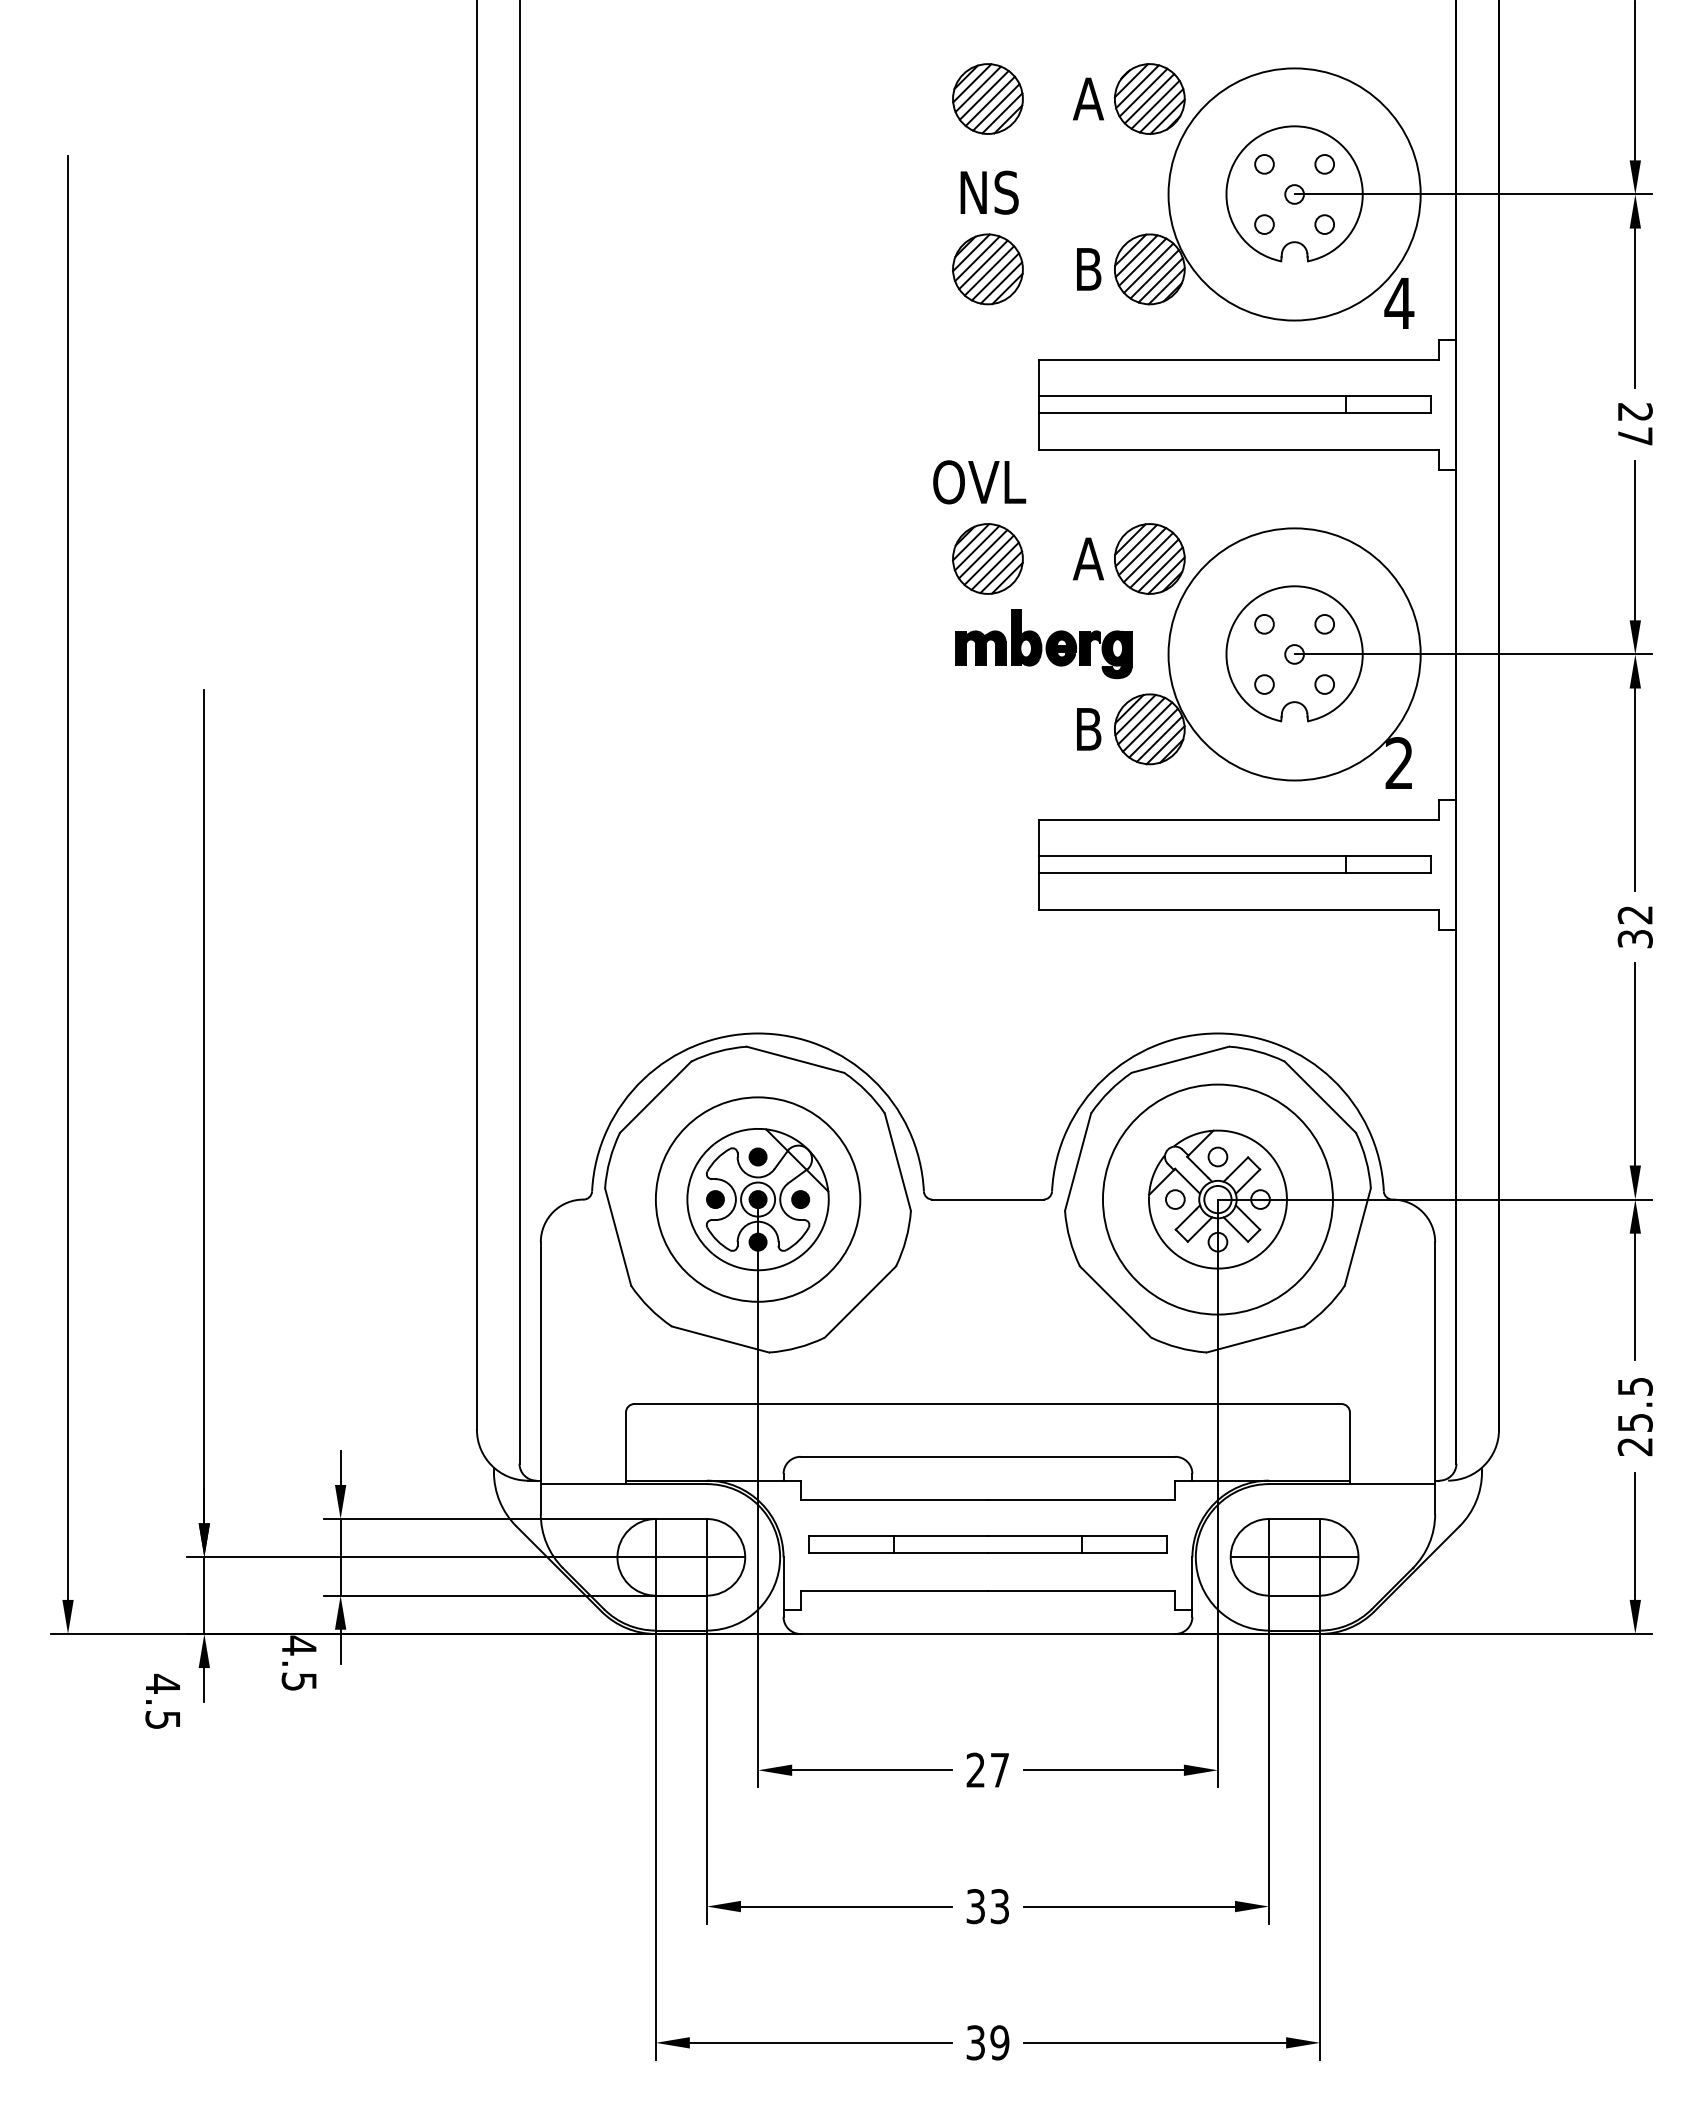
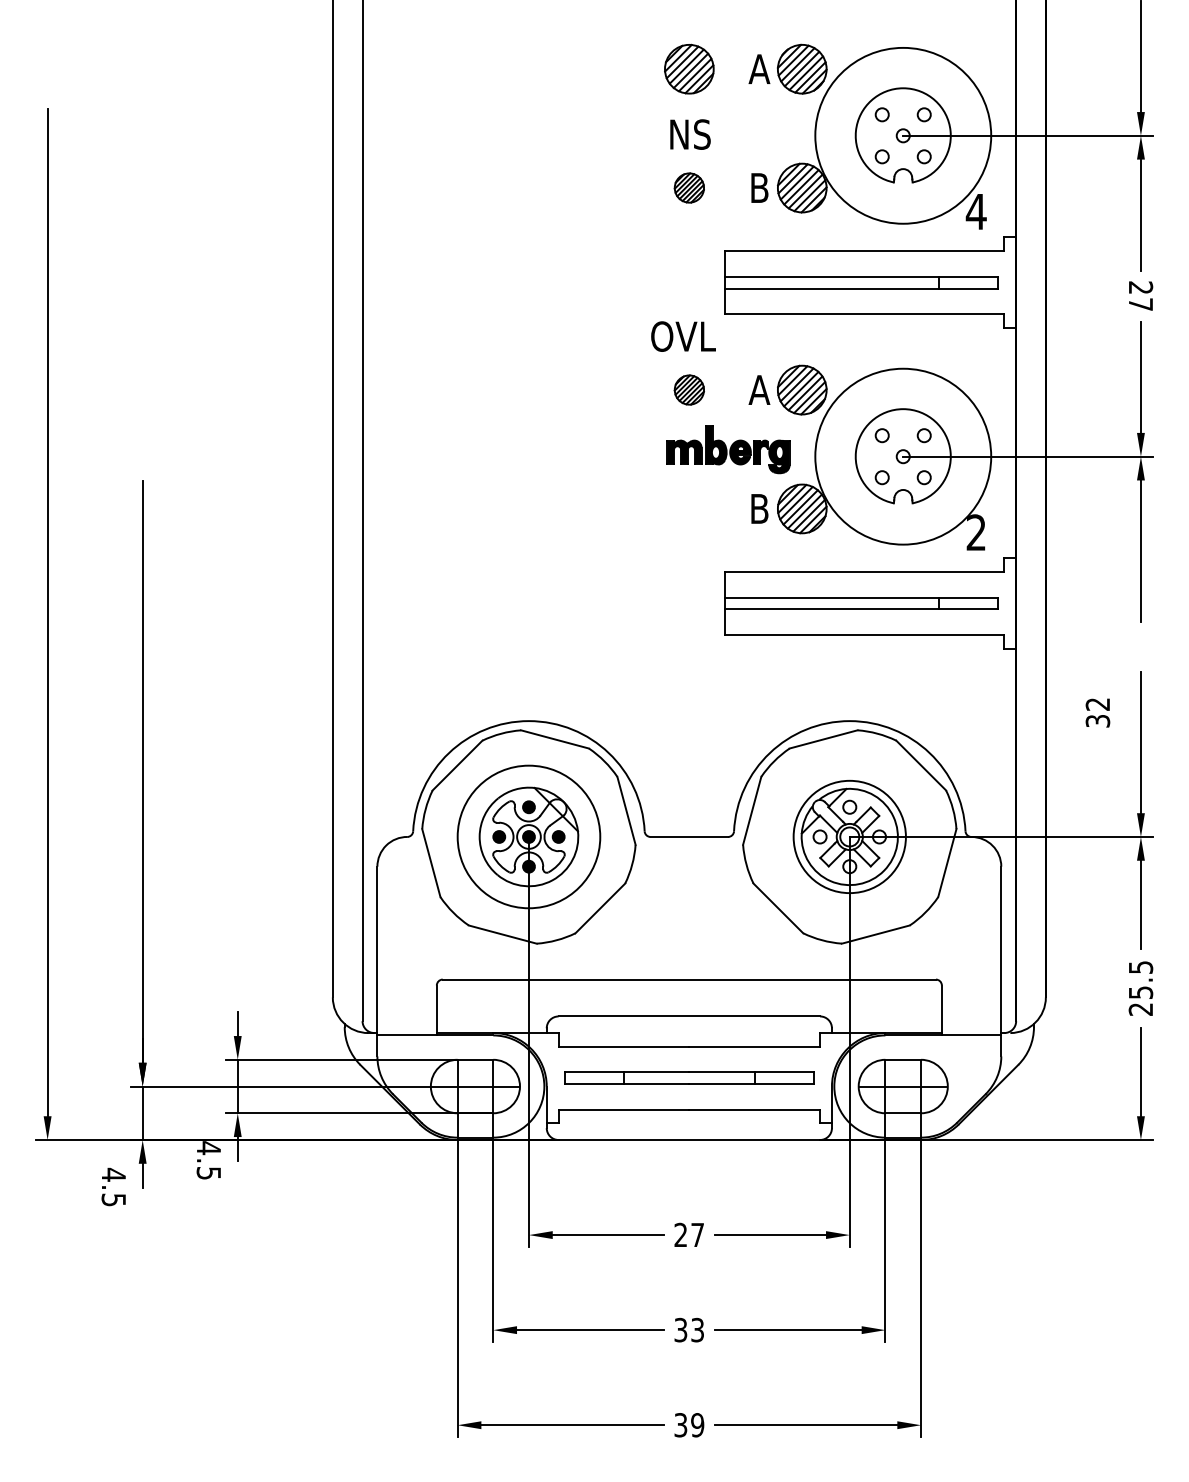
part: (988, 268) -> (689, 187), size x0.6
part: (988, 558) -> (689, 389), size x0.6
text: (1634, 926) -> (1097, 712), moved
circle: (1217, 1198) -> (849, 836), size x0.7

